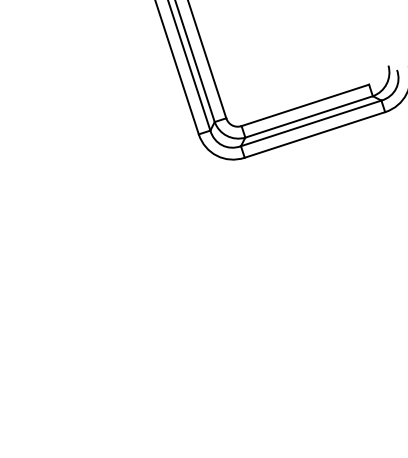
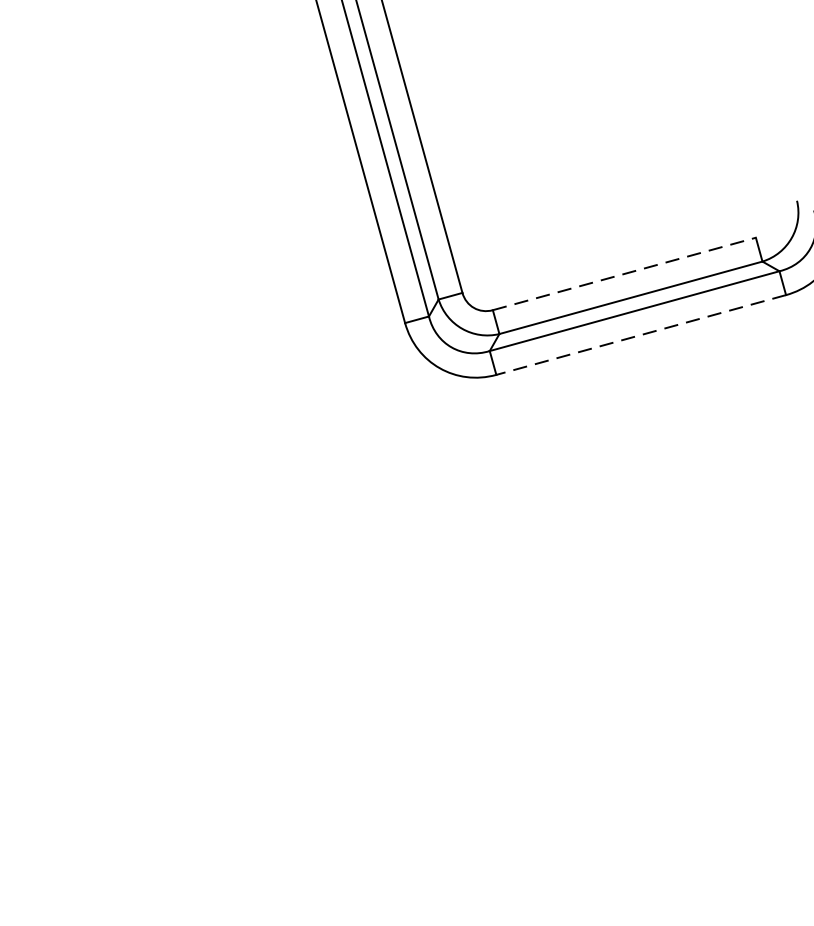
line: (305, 105) -> (624, 274), solid -> dashed
line: (314, 134) -> (640, 333), solid -> dashed

